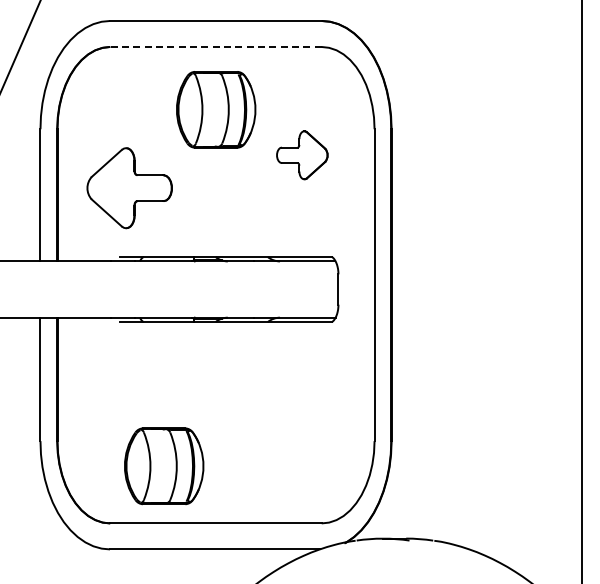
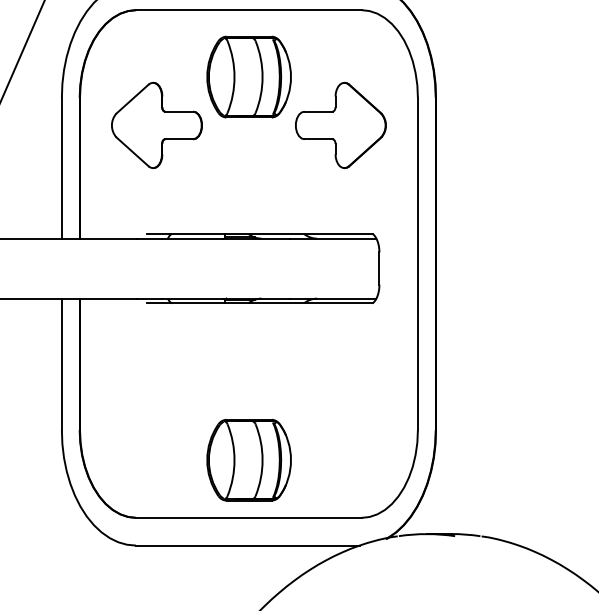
line: (215, 46) -> (248, 9), dashed -> solid
part: (302, 155) -> (341, 125), size x1.67
part: (129, 188) -> (156, 125), moved
part: (164, 466) -> (249, 460), moved

